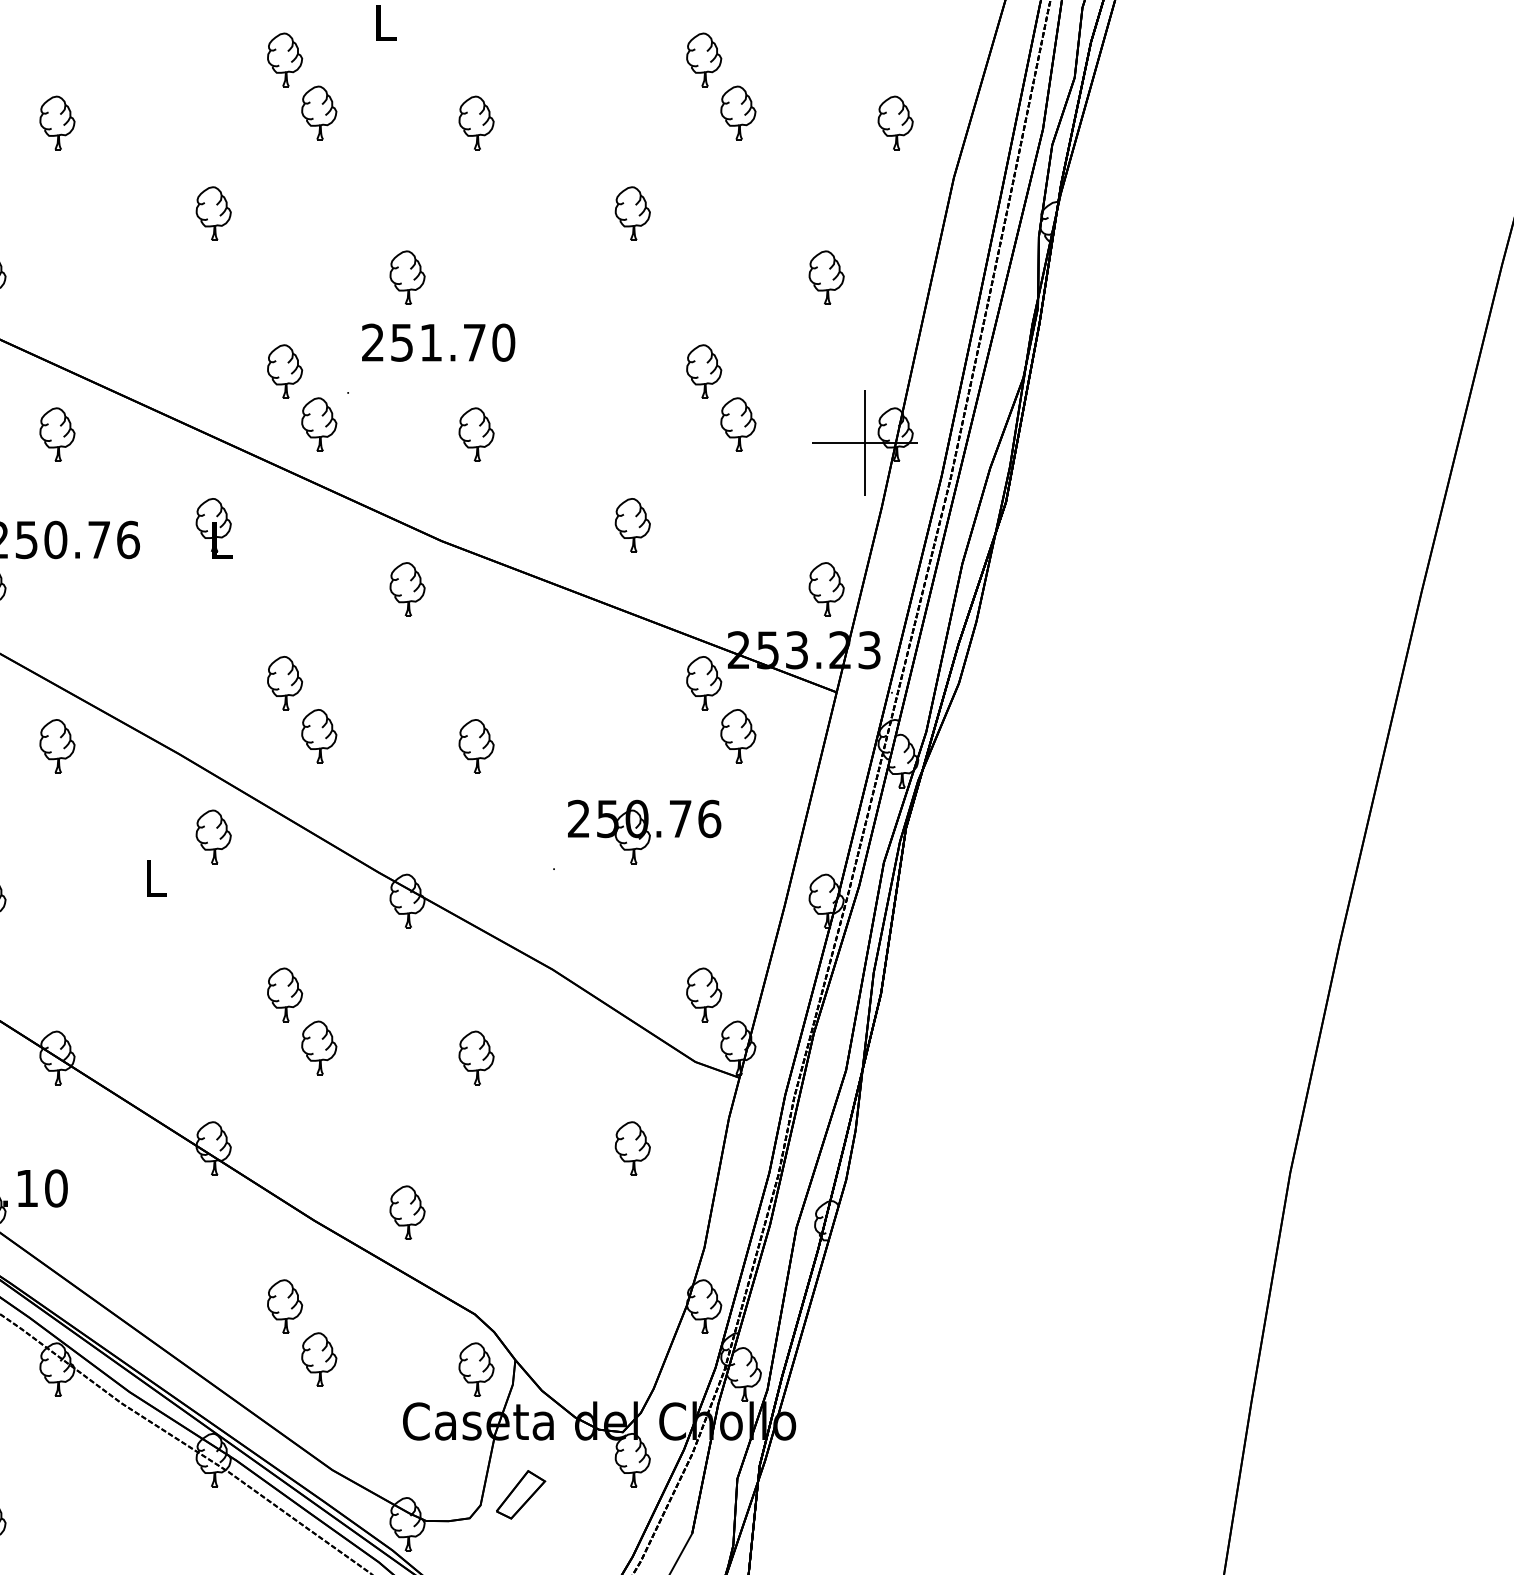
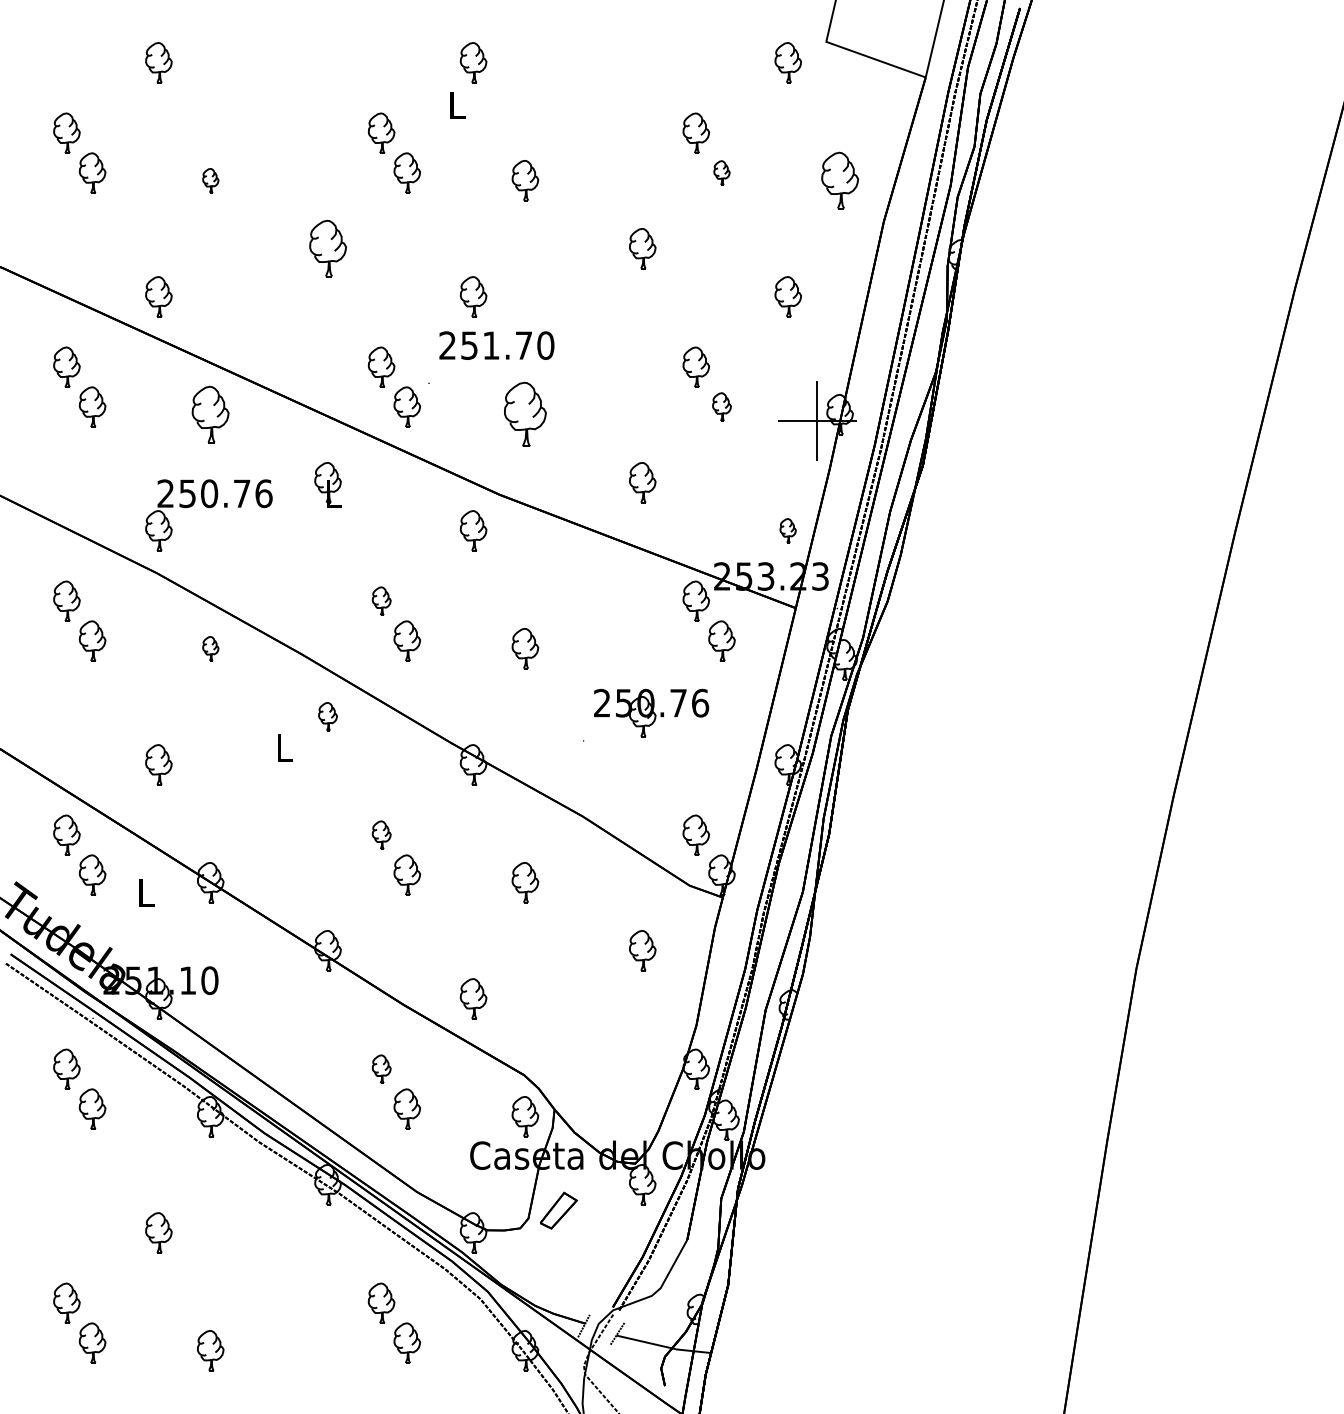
part: (737, 112) -> (721, 172), size x0.6
part: (57, 122) -> (210, 180), size x0.6
part: (894, 122) -> (839, 180), size x1.4
part: (212, 213) -> (327, 248), size x1.4
part: (737, 423) -> (721, 406), size x0.7
part: (57, 434) -> (210, 414), size x1.4
part: (476, 434) -> (525, 414), size x1.6
part: (825, 588) -> (787, 530), size x0.6
part: (284, 682) -> (381, 600), size x0.7
part: (57, 746) -> (210, 648), size x0.6
part: (212, 836) -> (327, 716), size x0.7
part: (284, 993) -> (381, 834), size x0.7
part: (284, 1305) -> (381, 1068), size x0.7

